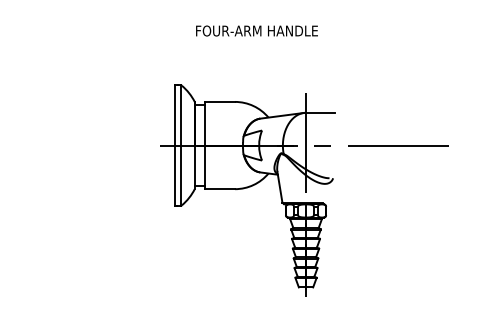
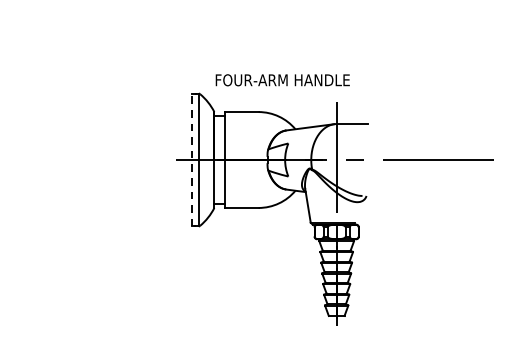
text: (256, 30) -> (282, 79), moved
line: (174, 145) -> (192, 159), solid -> dashed

